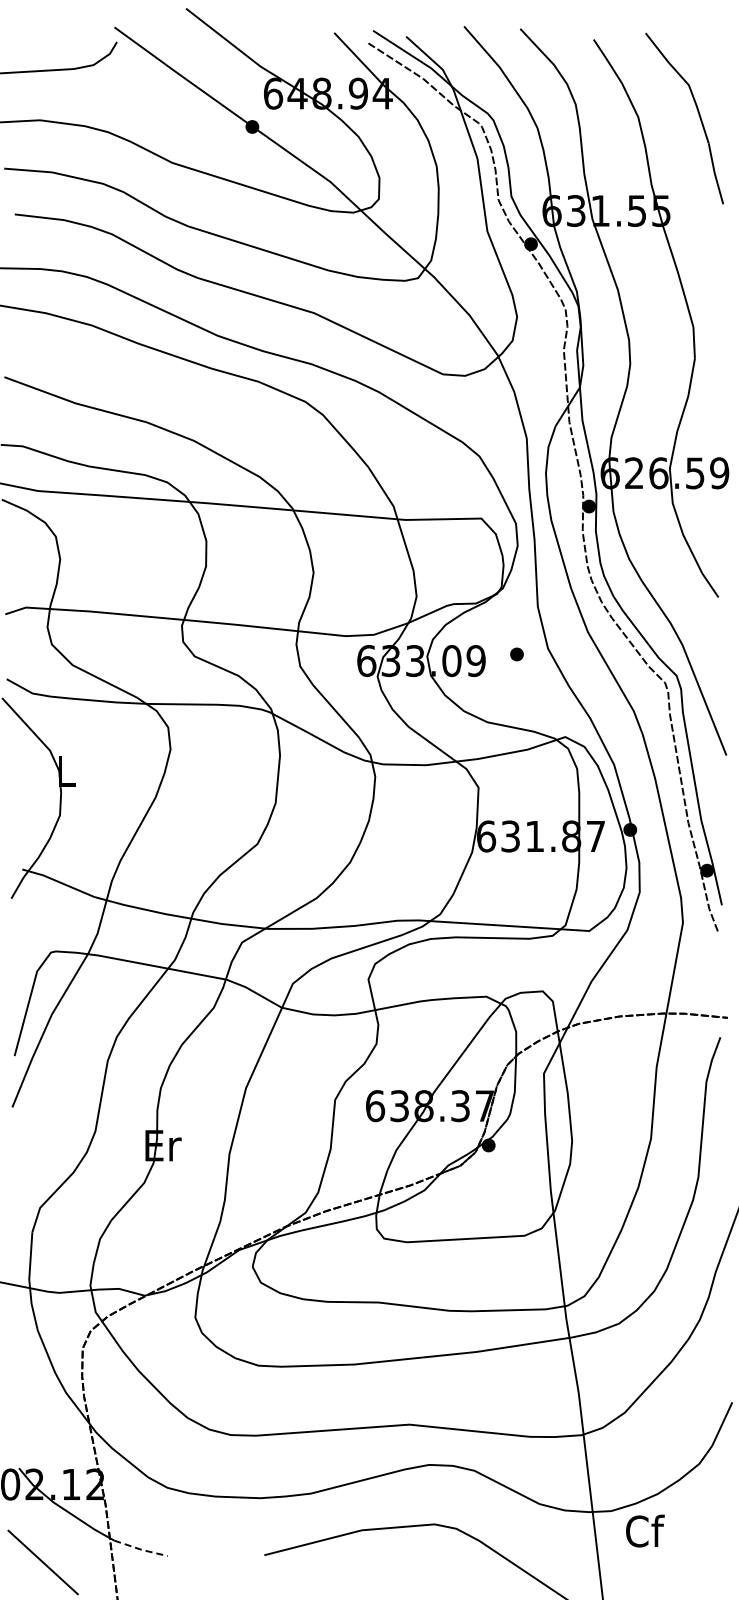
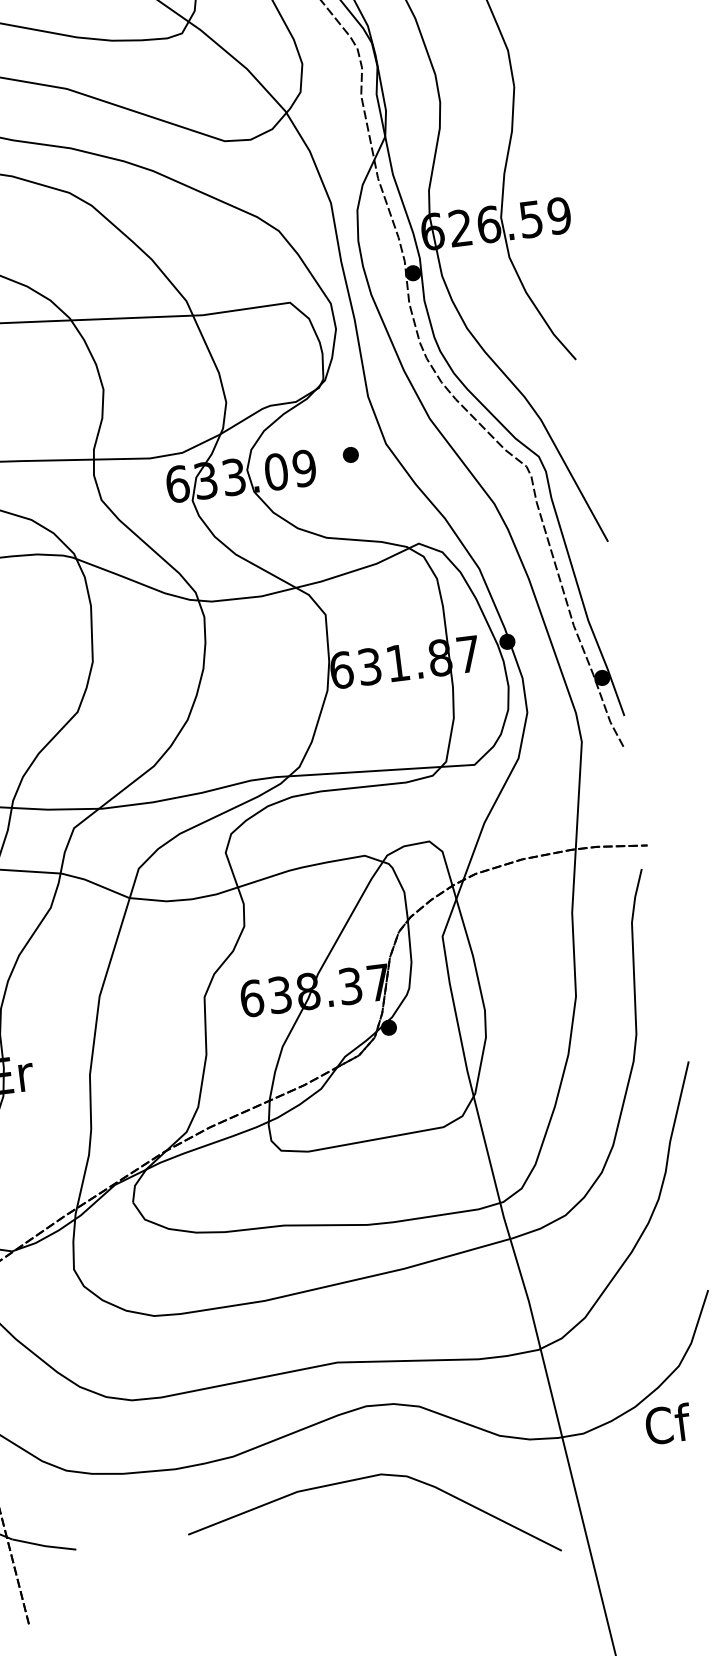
text: (645, 1530) -> (668, 1423), moved
line: (140, 1549) -> (43, 1545), dashed -> solid

